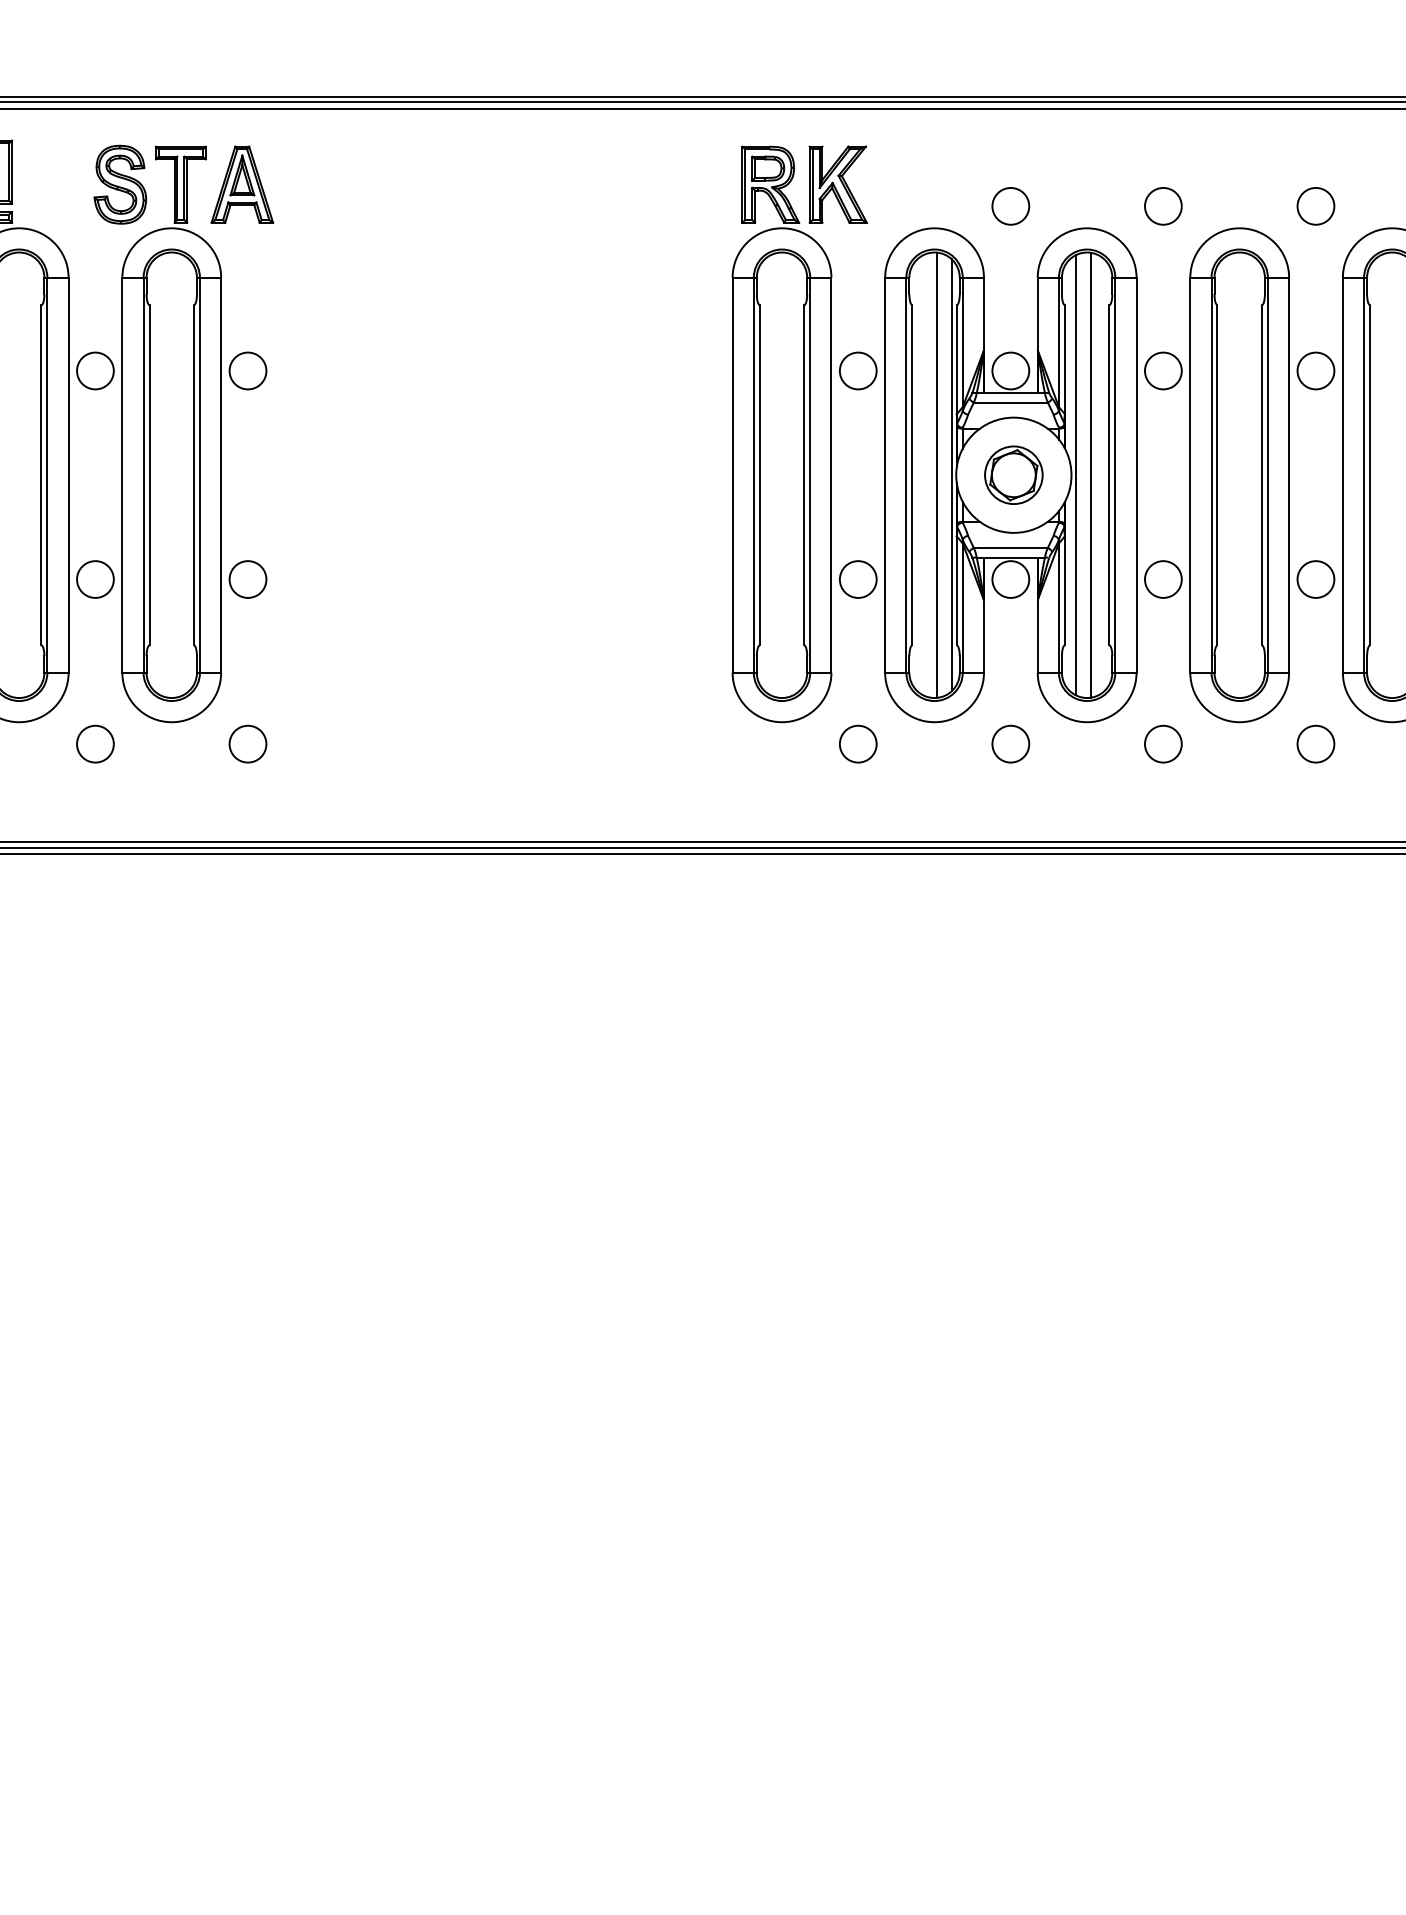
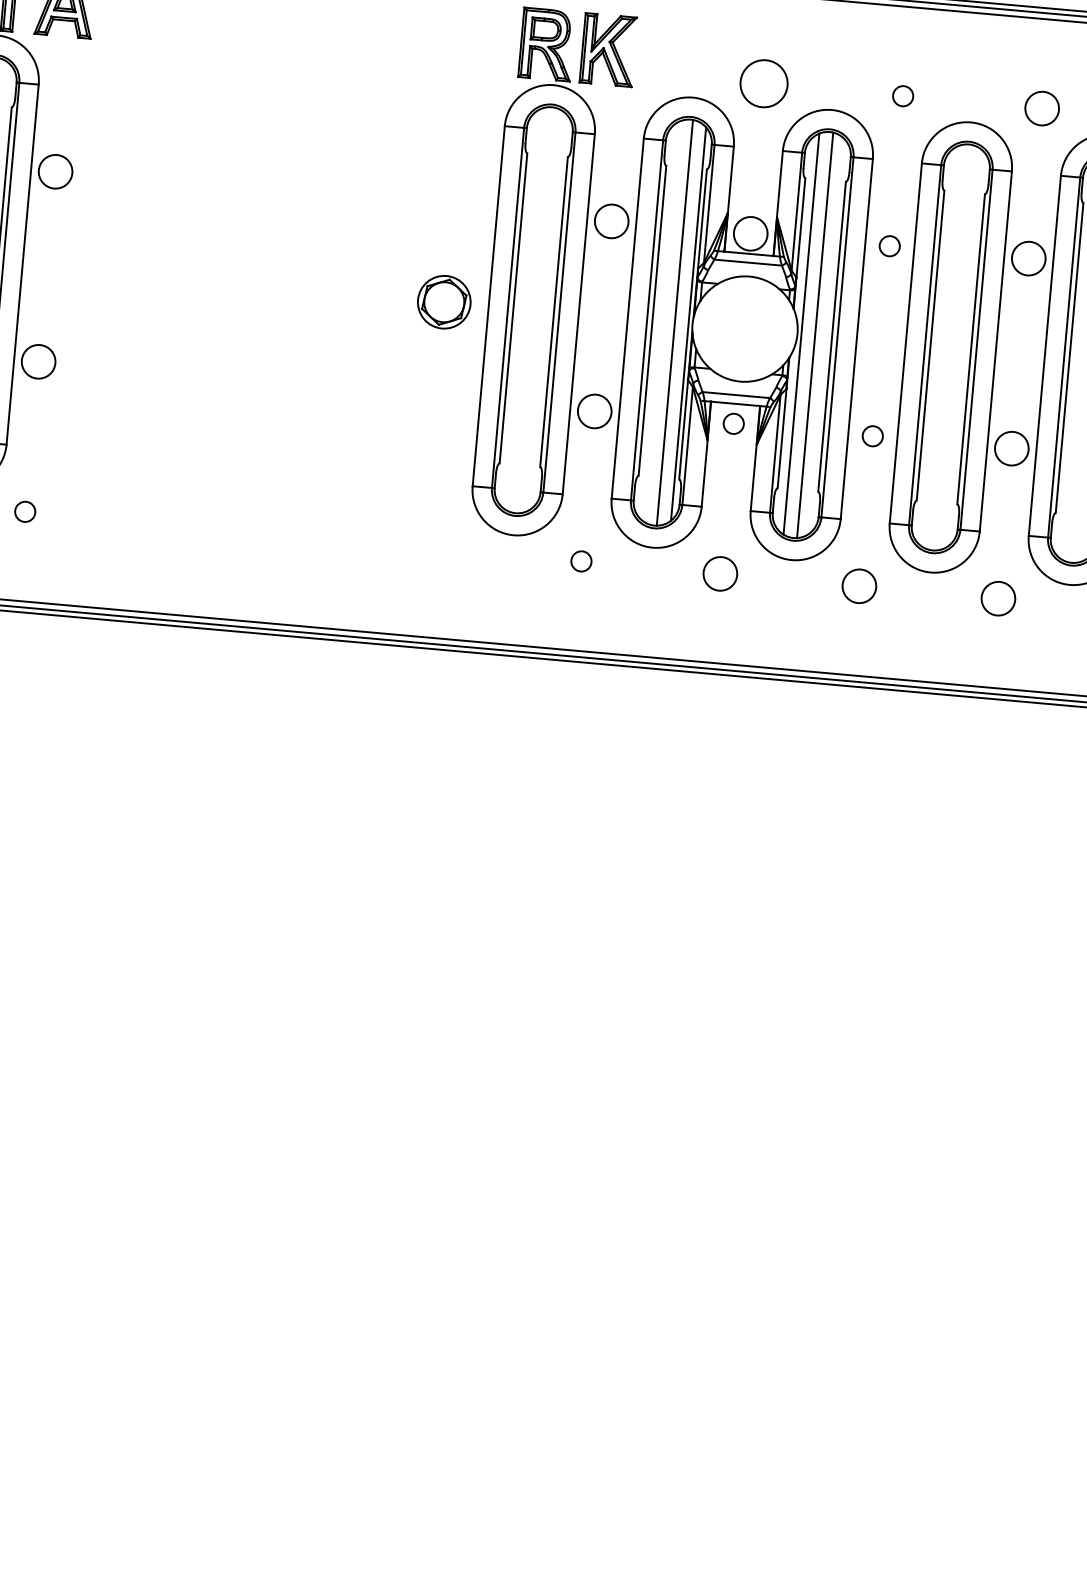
circle: (1163, 205) -> (903, 95), size x0.6
circle: (1010, 206) -> (763, 83), size x1.4
circle: (1163, 370) -> (889, 245), size x0.6
part: (1013, 474) -> (444, 301), moved
circle: (1010, 579) -> (733, 423), size x0.6
circle: (1163, 579) -> (872, 436), size x0.6
circle: (247, 743) -> (24, 511), size x0.6
circle: (858, 743) -> (581, 560), size x0.6

